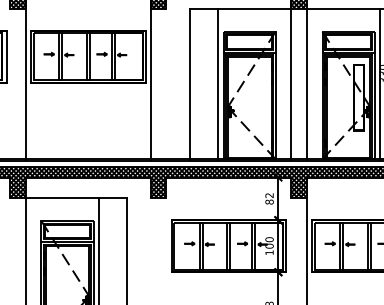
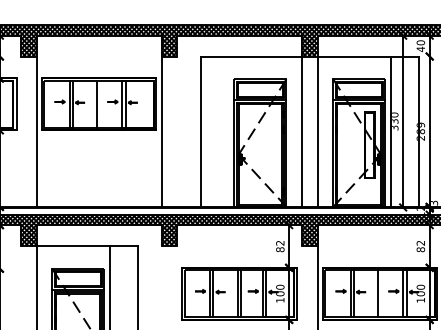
line: (89, 56) -> (100, 104), removed
line: (218, 83) -> (229, 131), removed
line: (370, 245) -> (381, 293), removed

